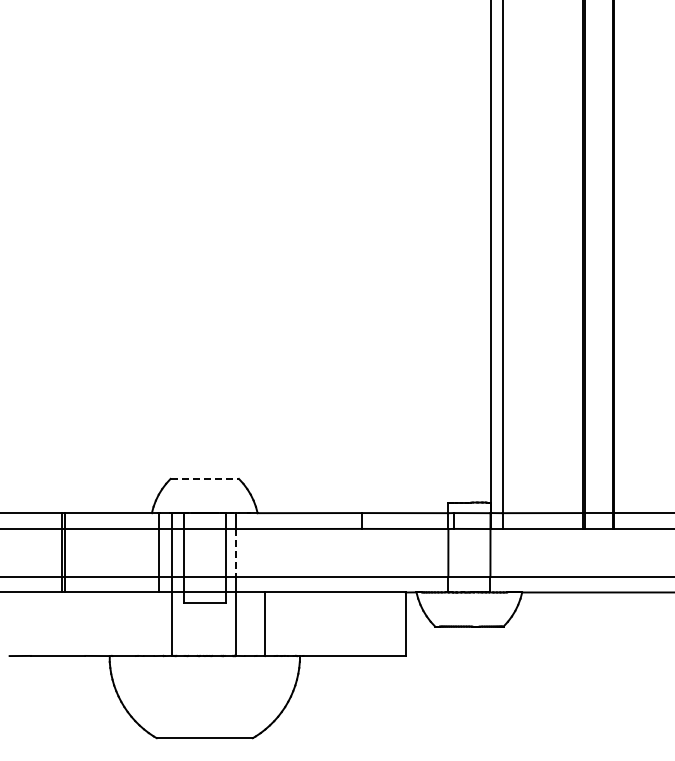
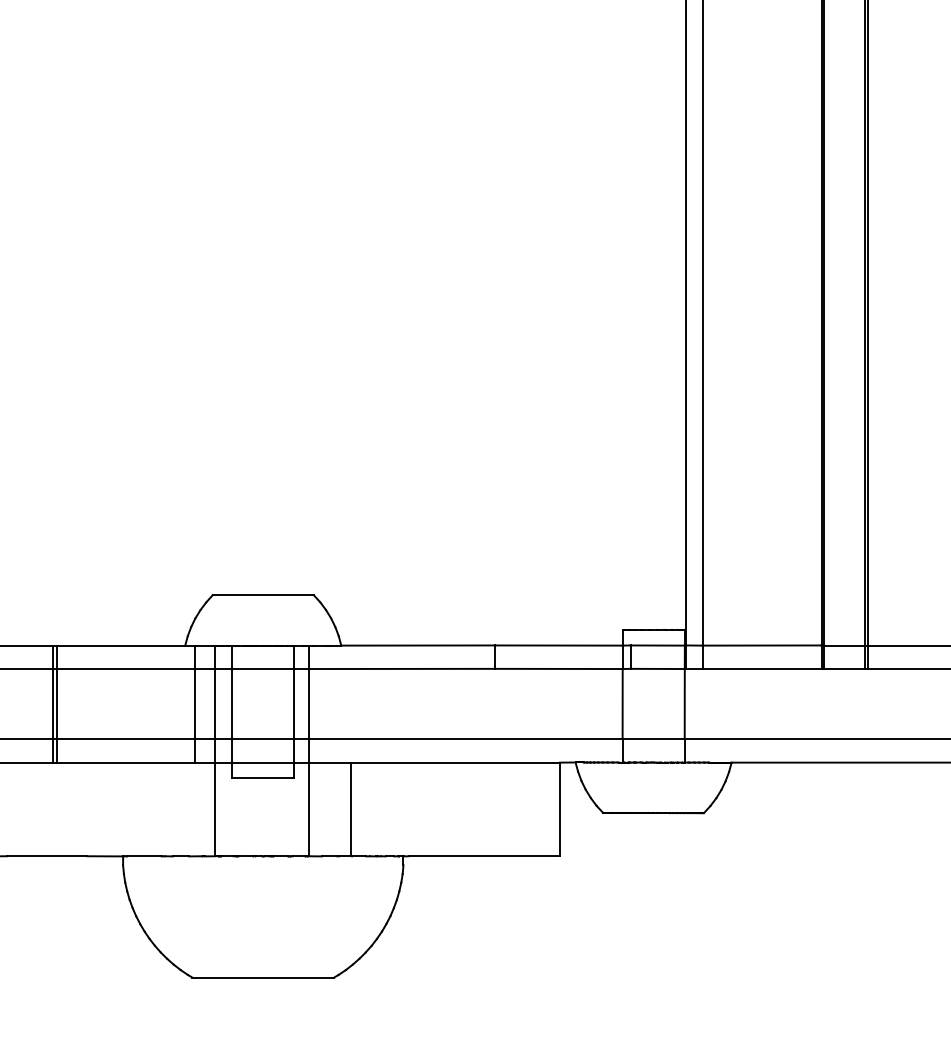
line: (205, 478) -> (264, 594), dashed -> solid
line: (235, 552) -> (308, 703), dashed -> solid

